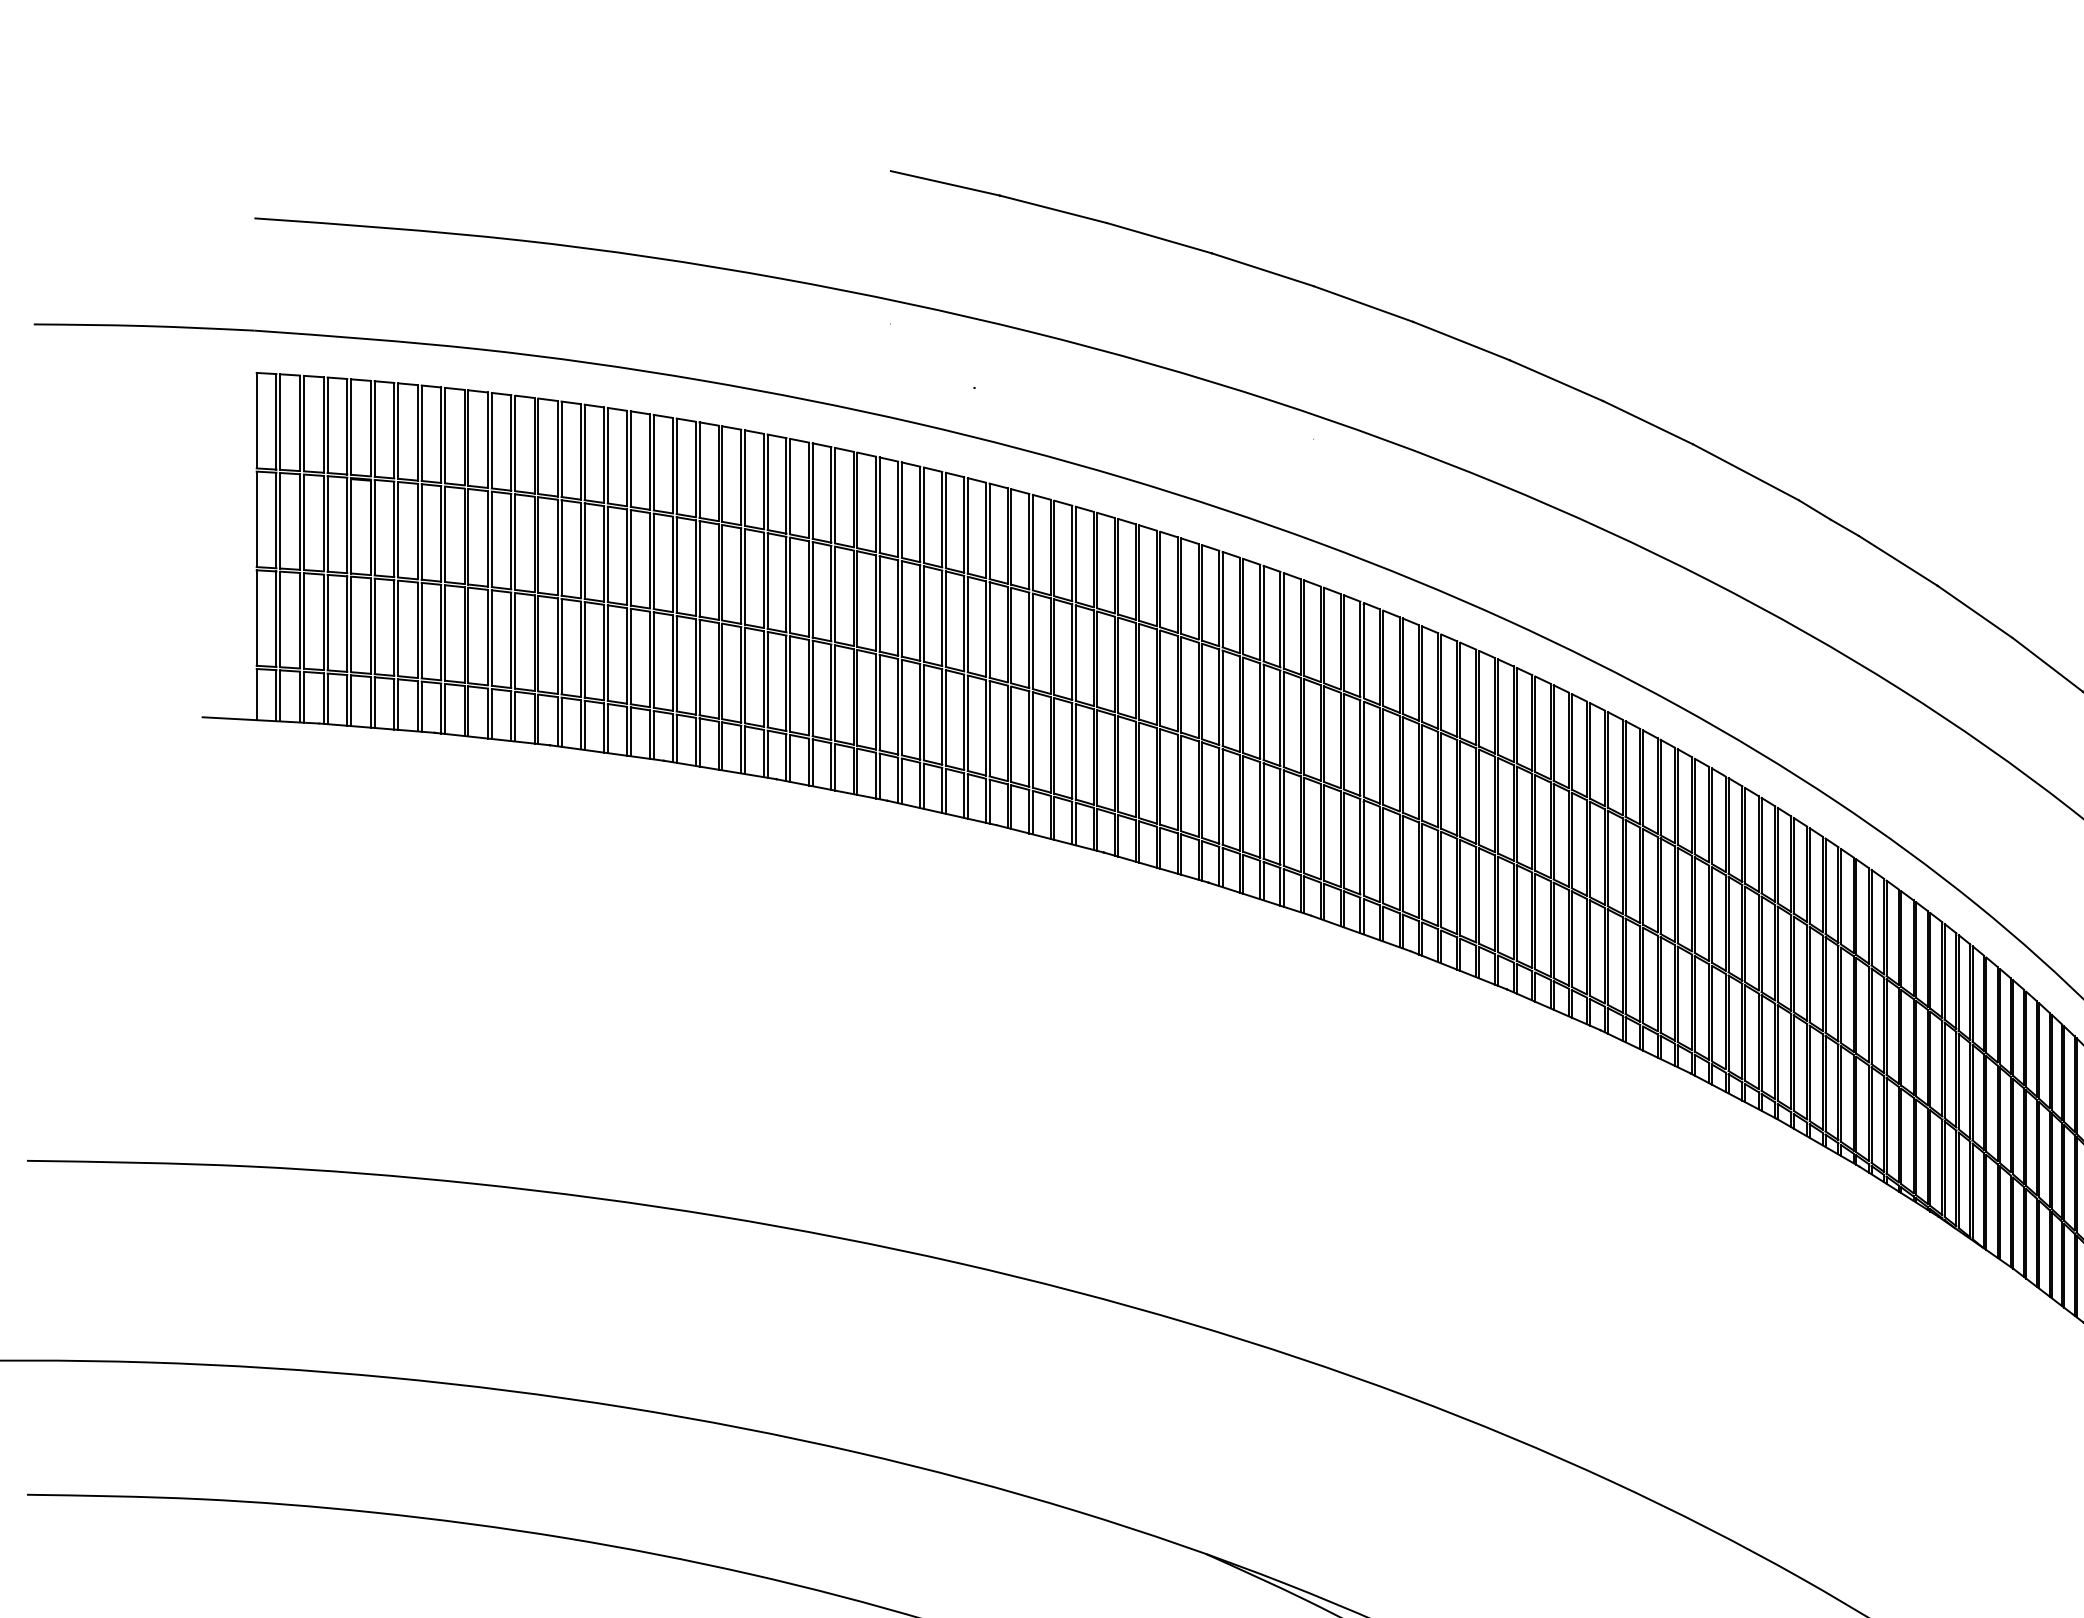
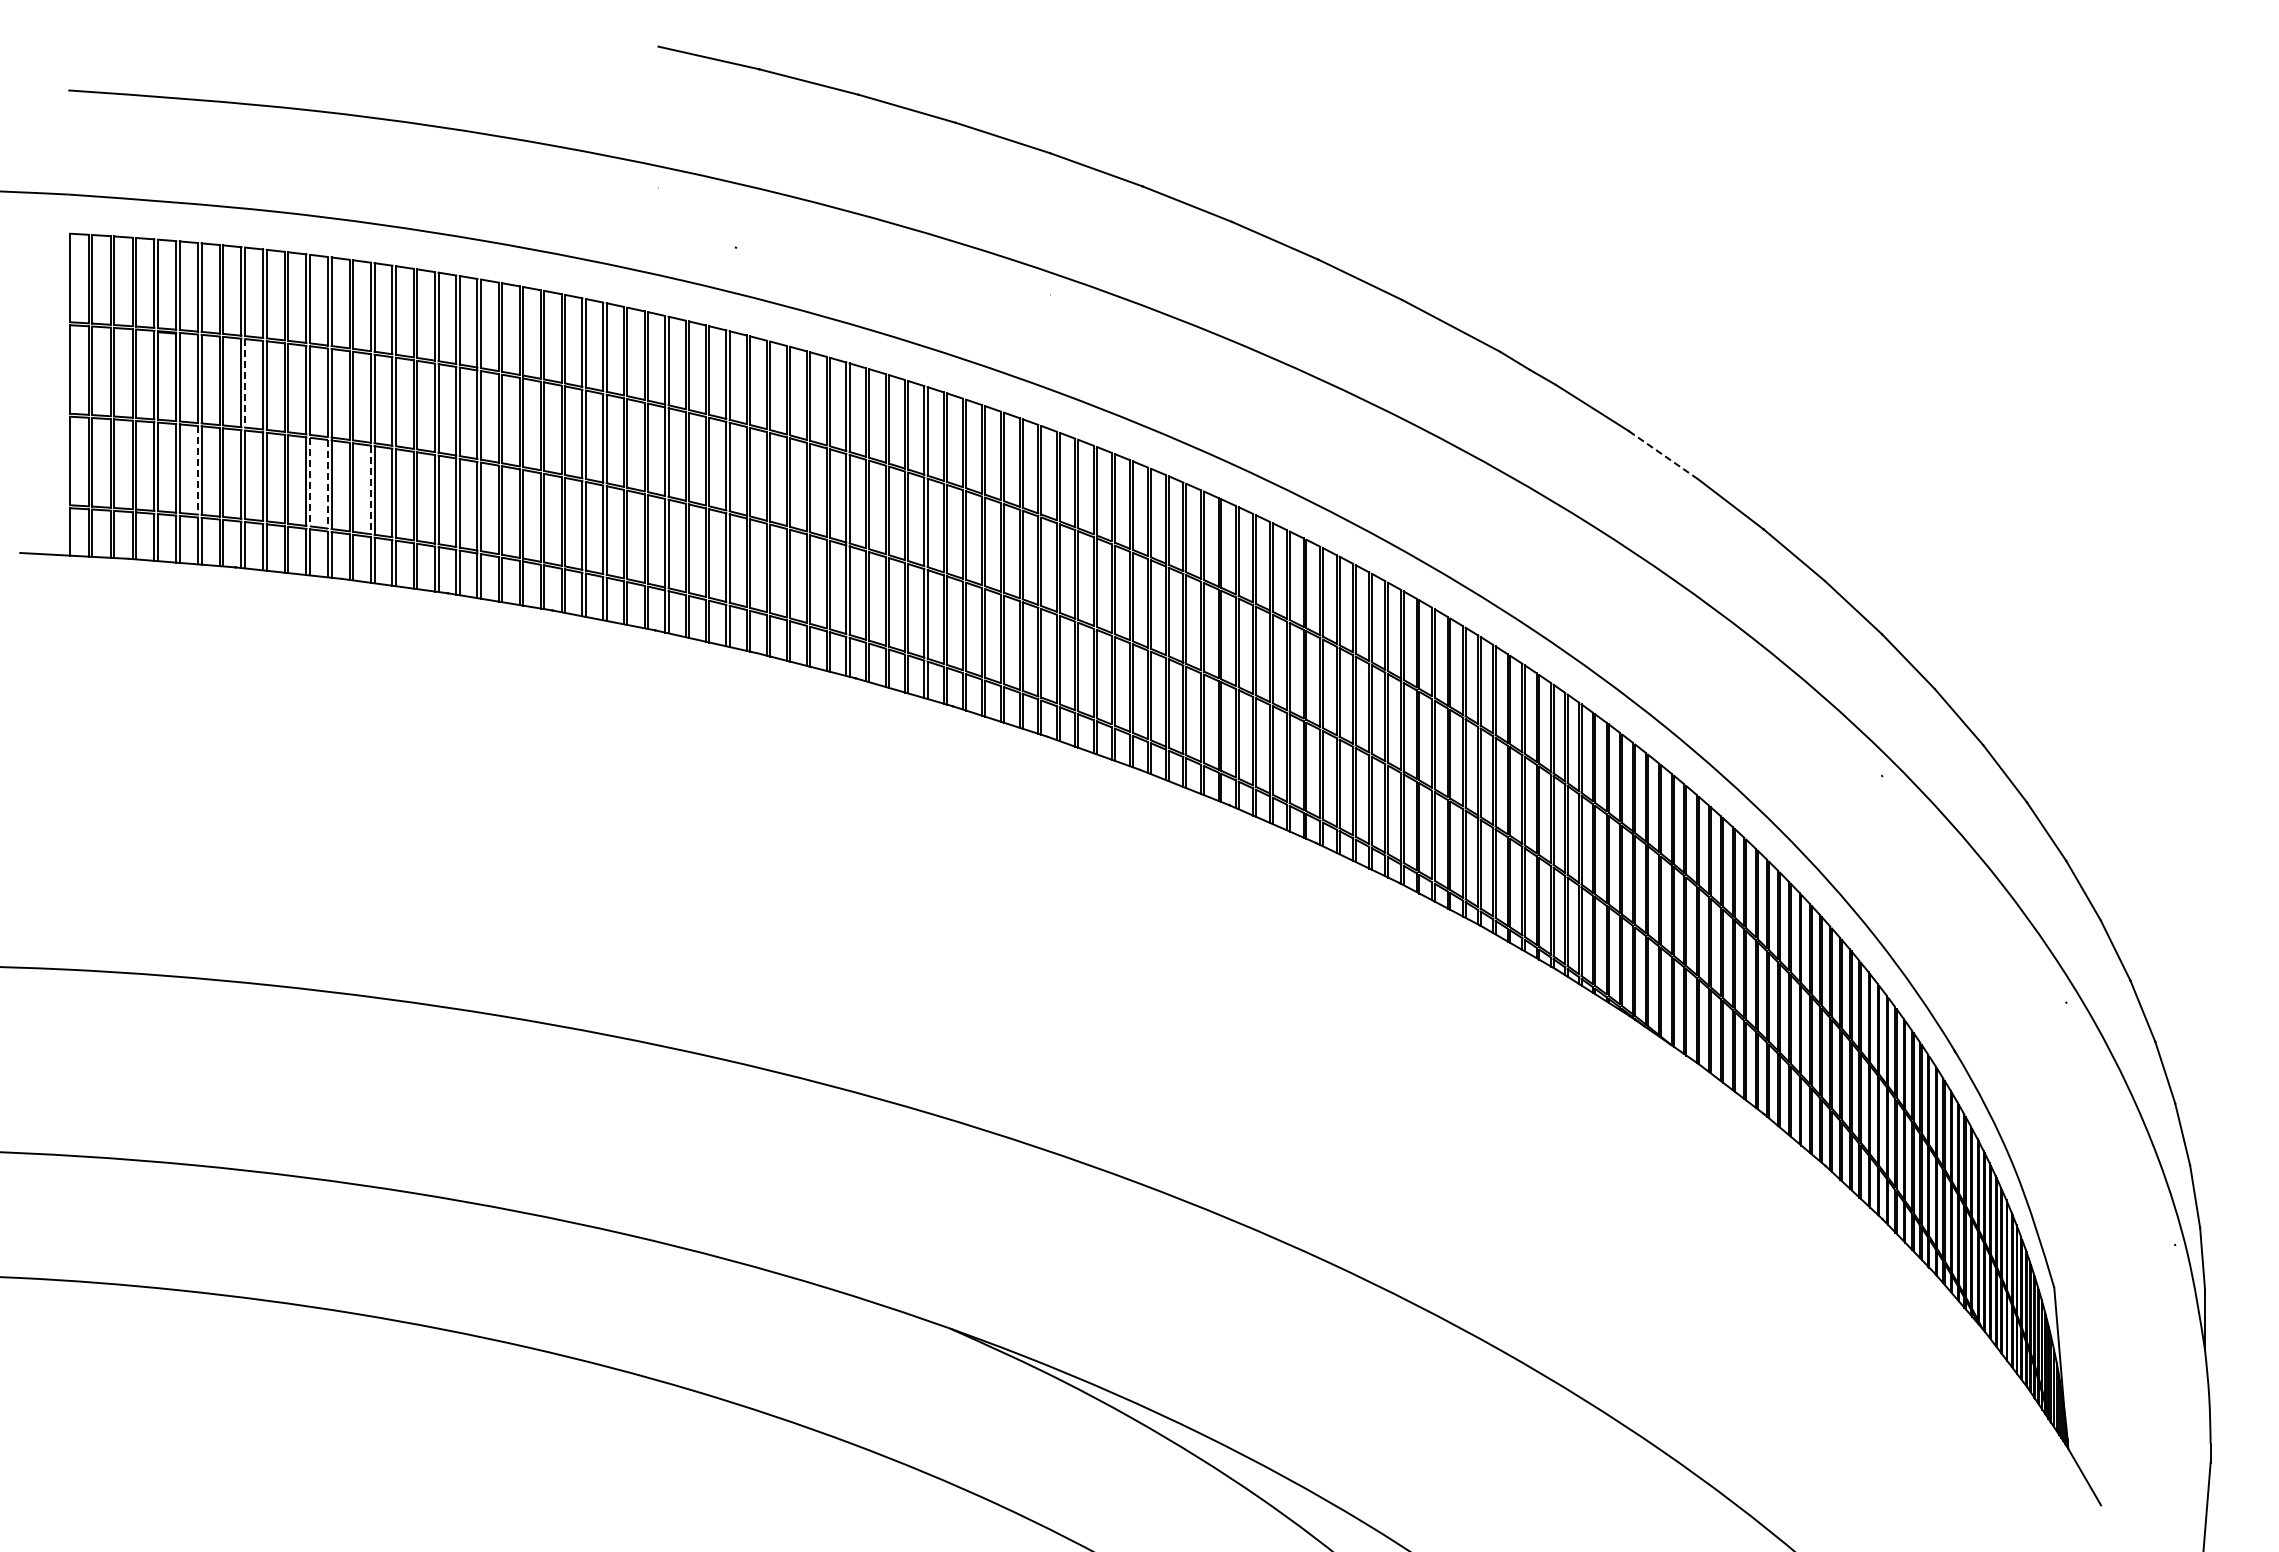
line: (445, 534) -> (245, 383), solid -> dashed
line: (1976, 612) -> (1664, 455), solid -> dashed
line: (393, 628) -> (197, 470), solid -> dashed
line: (515, 641) -> (310, 482), solid -> dashed
line: (533, 643) -> (327, 484), solid -> dashed
line: (580, 649) -> (370, 490), solid -> dashed

